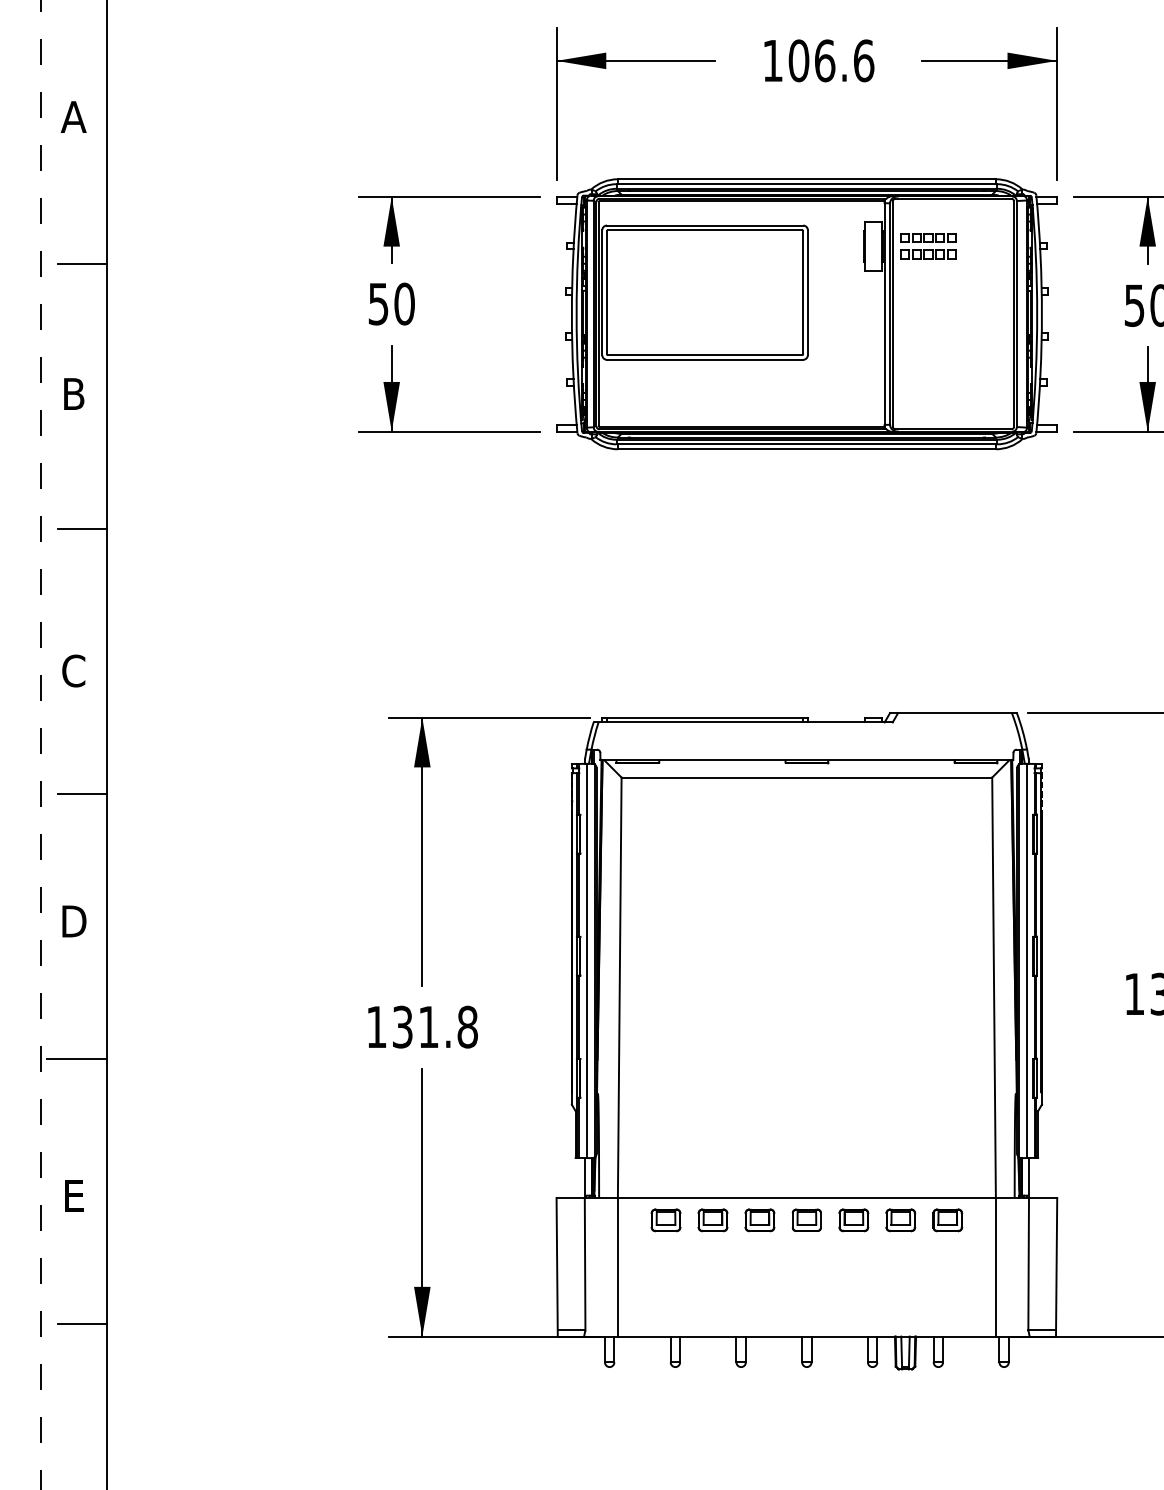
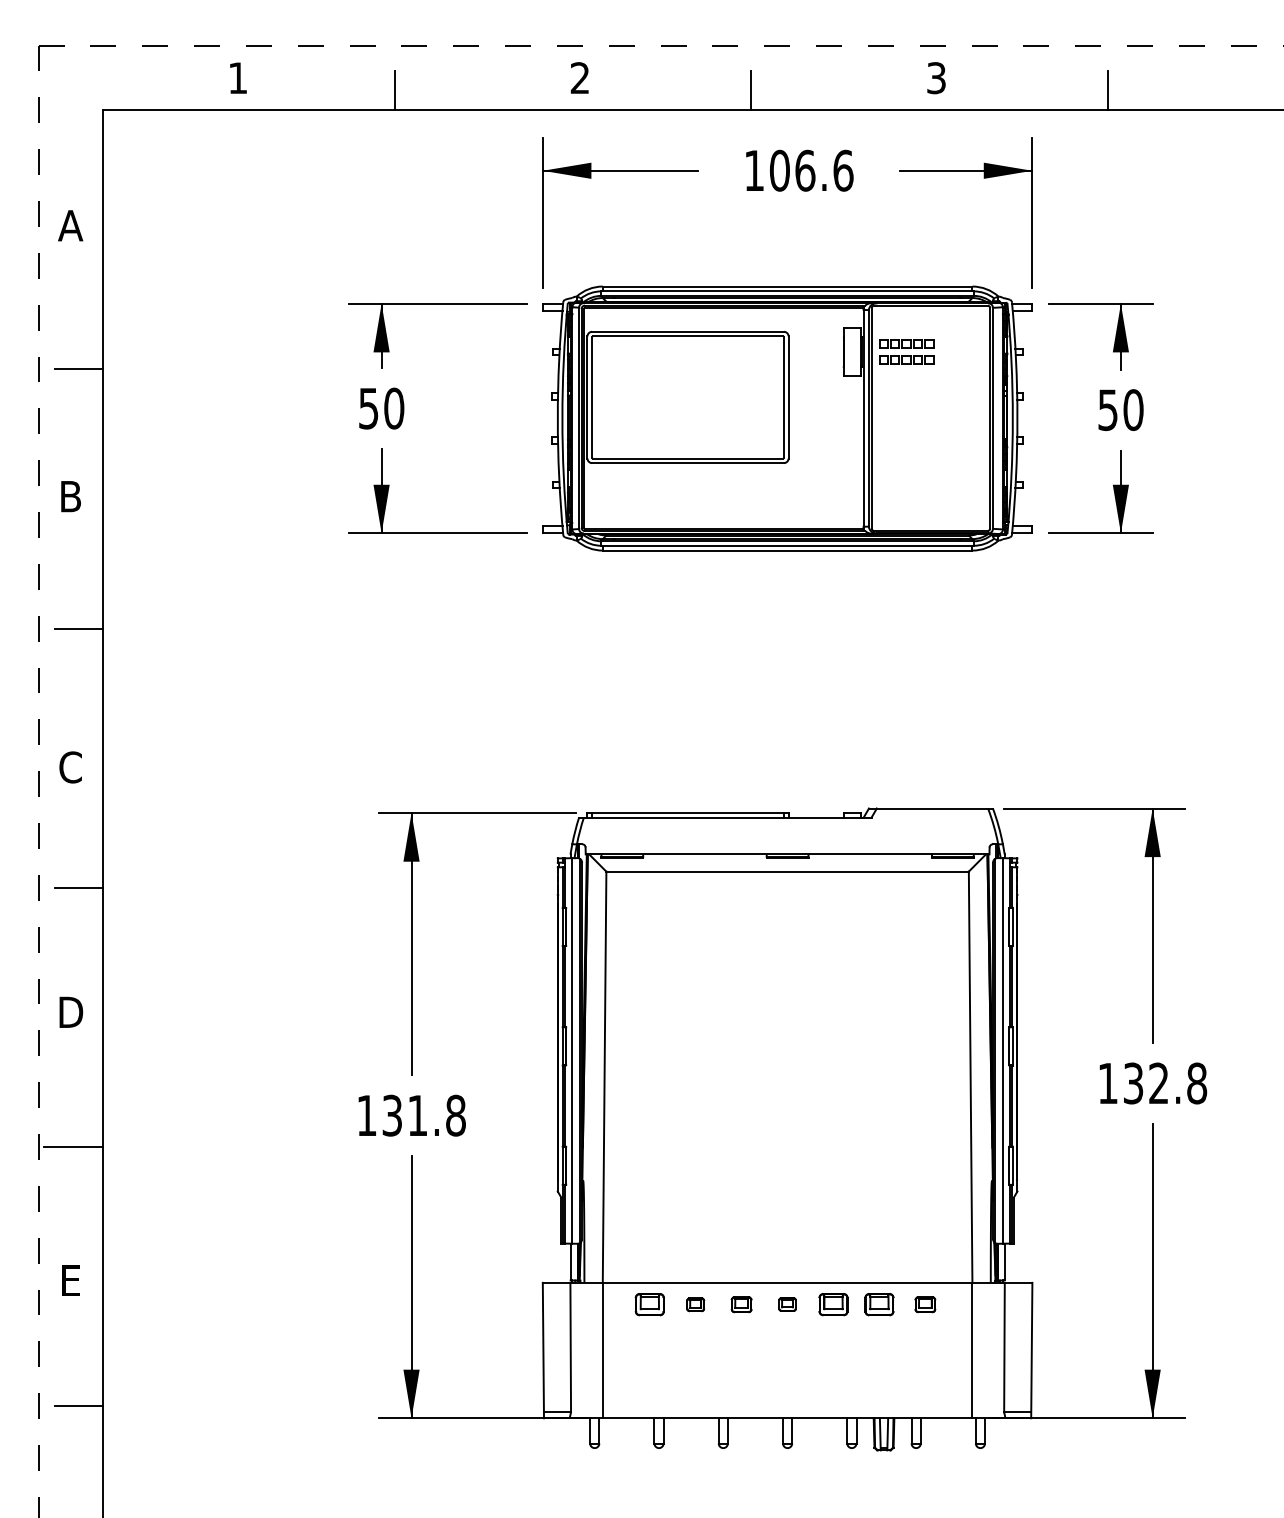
part: (712, 1220) -> (695, 1304), size x0.6
part: (759, 1220) -> (741, 1304), size x0.7
part: (806, 1220) -> (787, 1304), size x0.6
part: (947, 1220) -> (925, 1304), size x0.7

